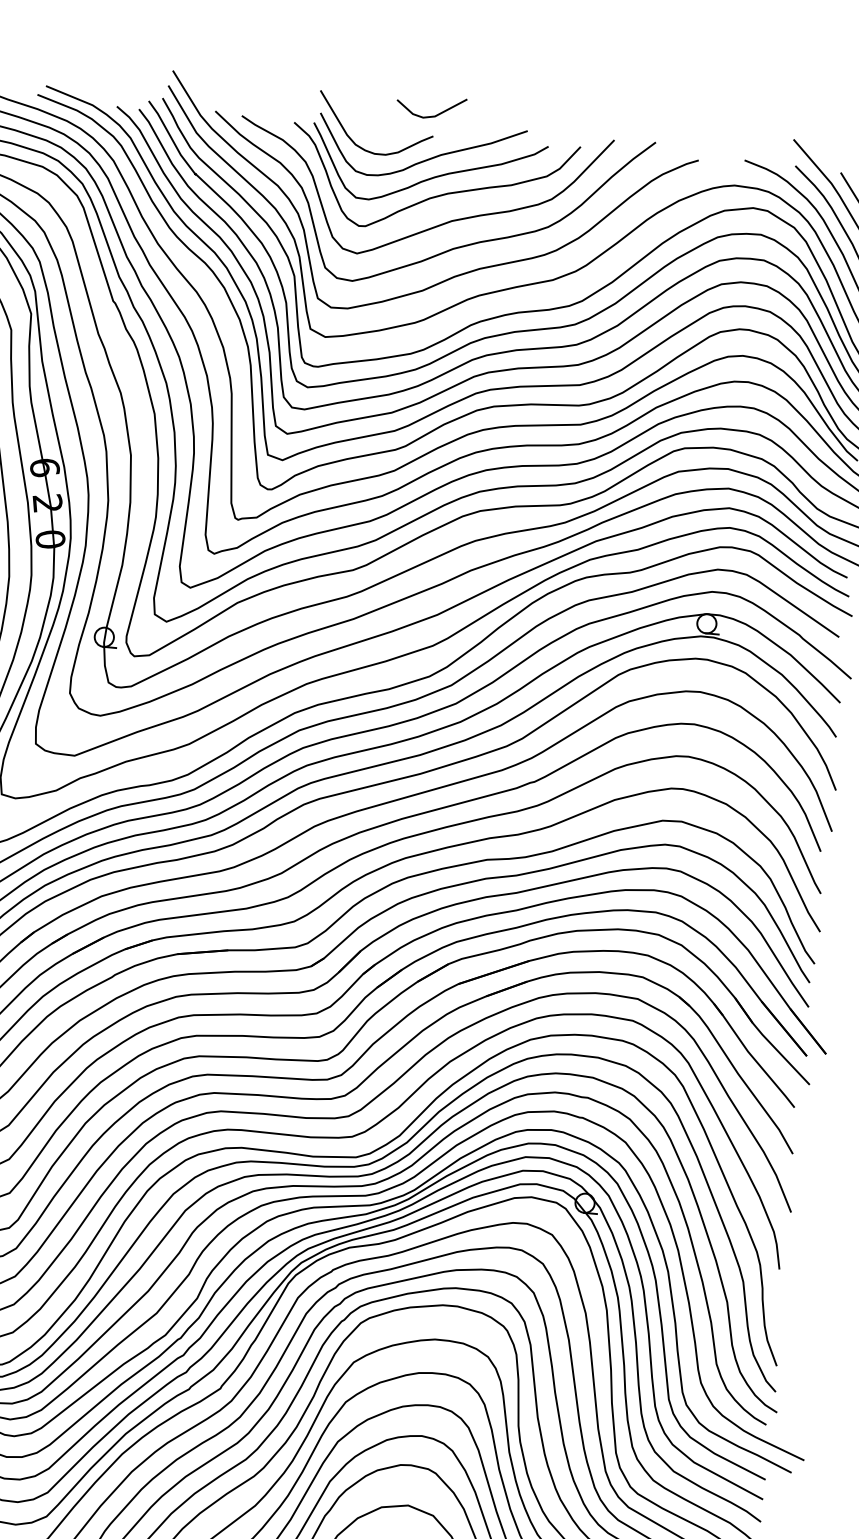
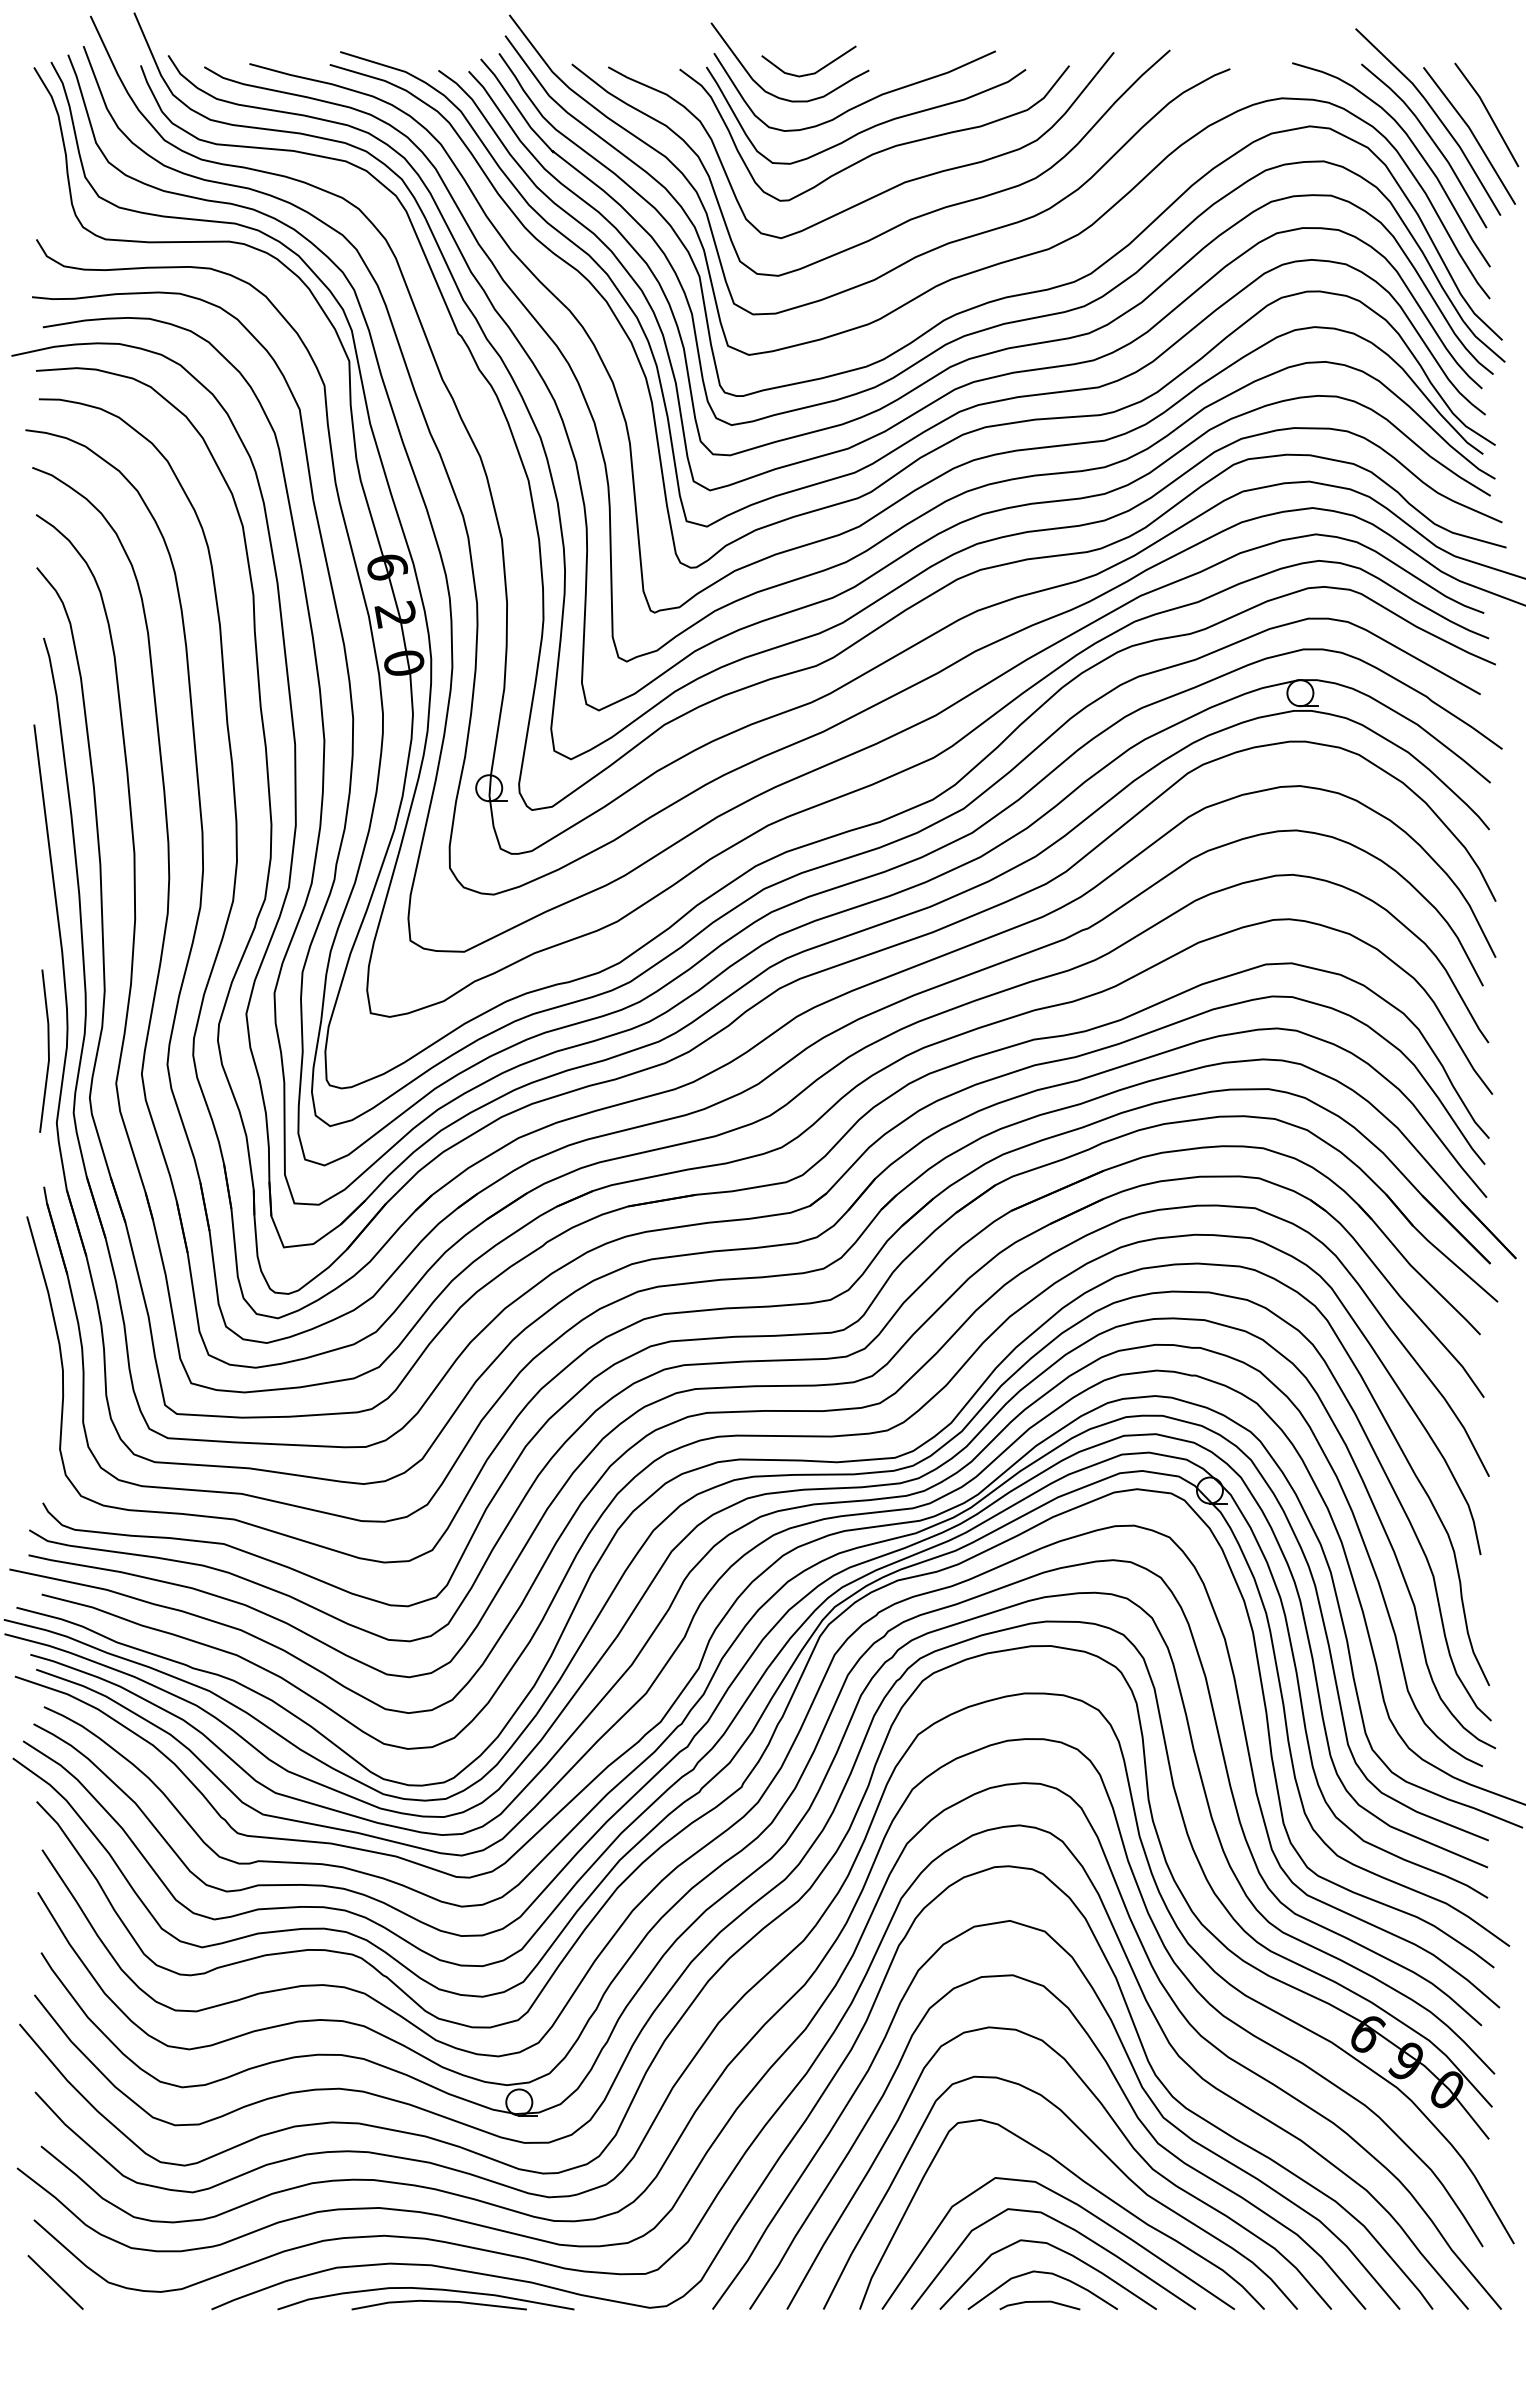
line: (430, 116) -> (808, 73), moved

